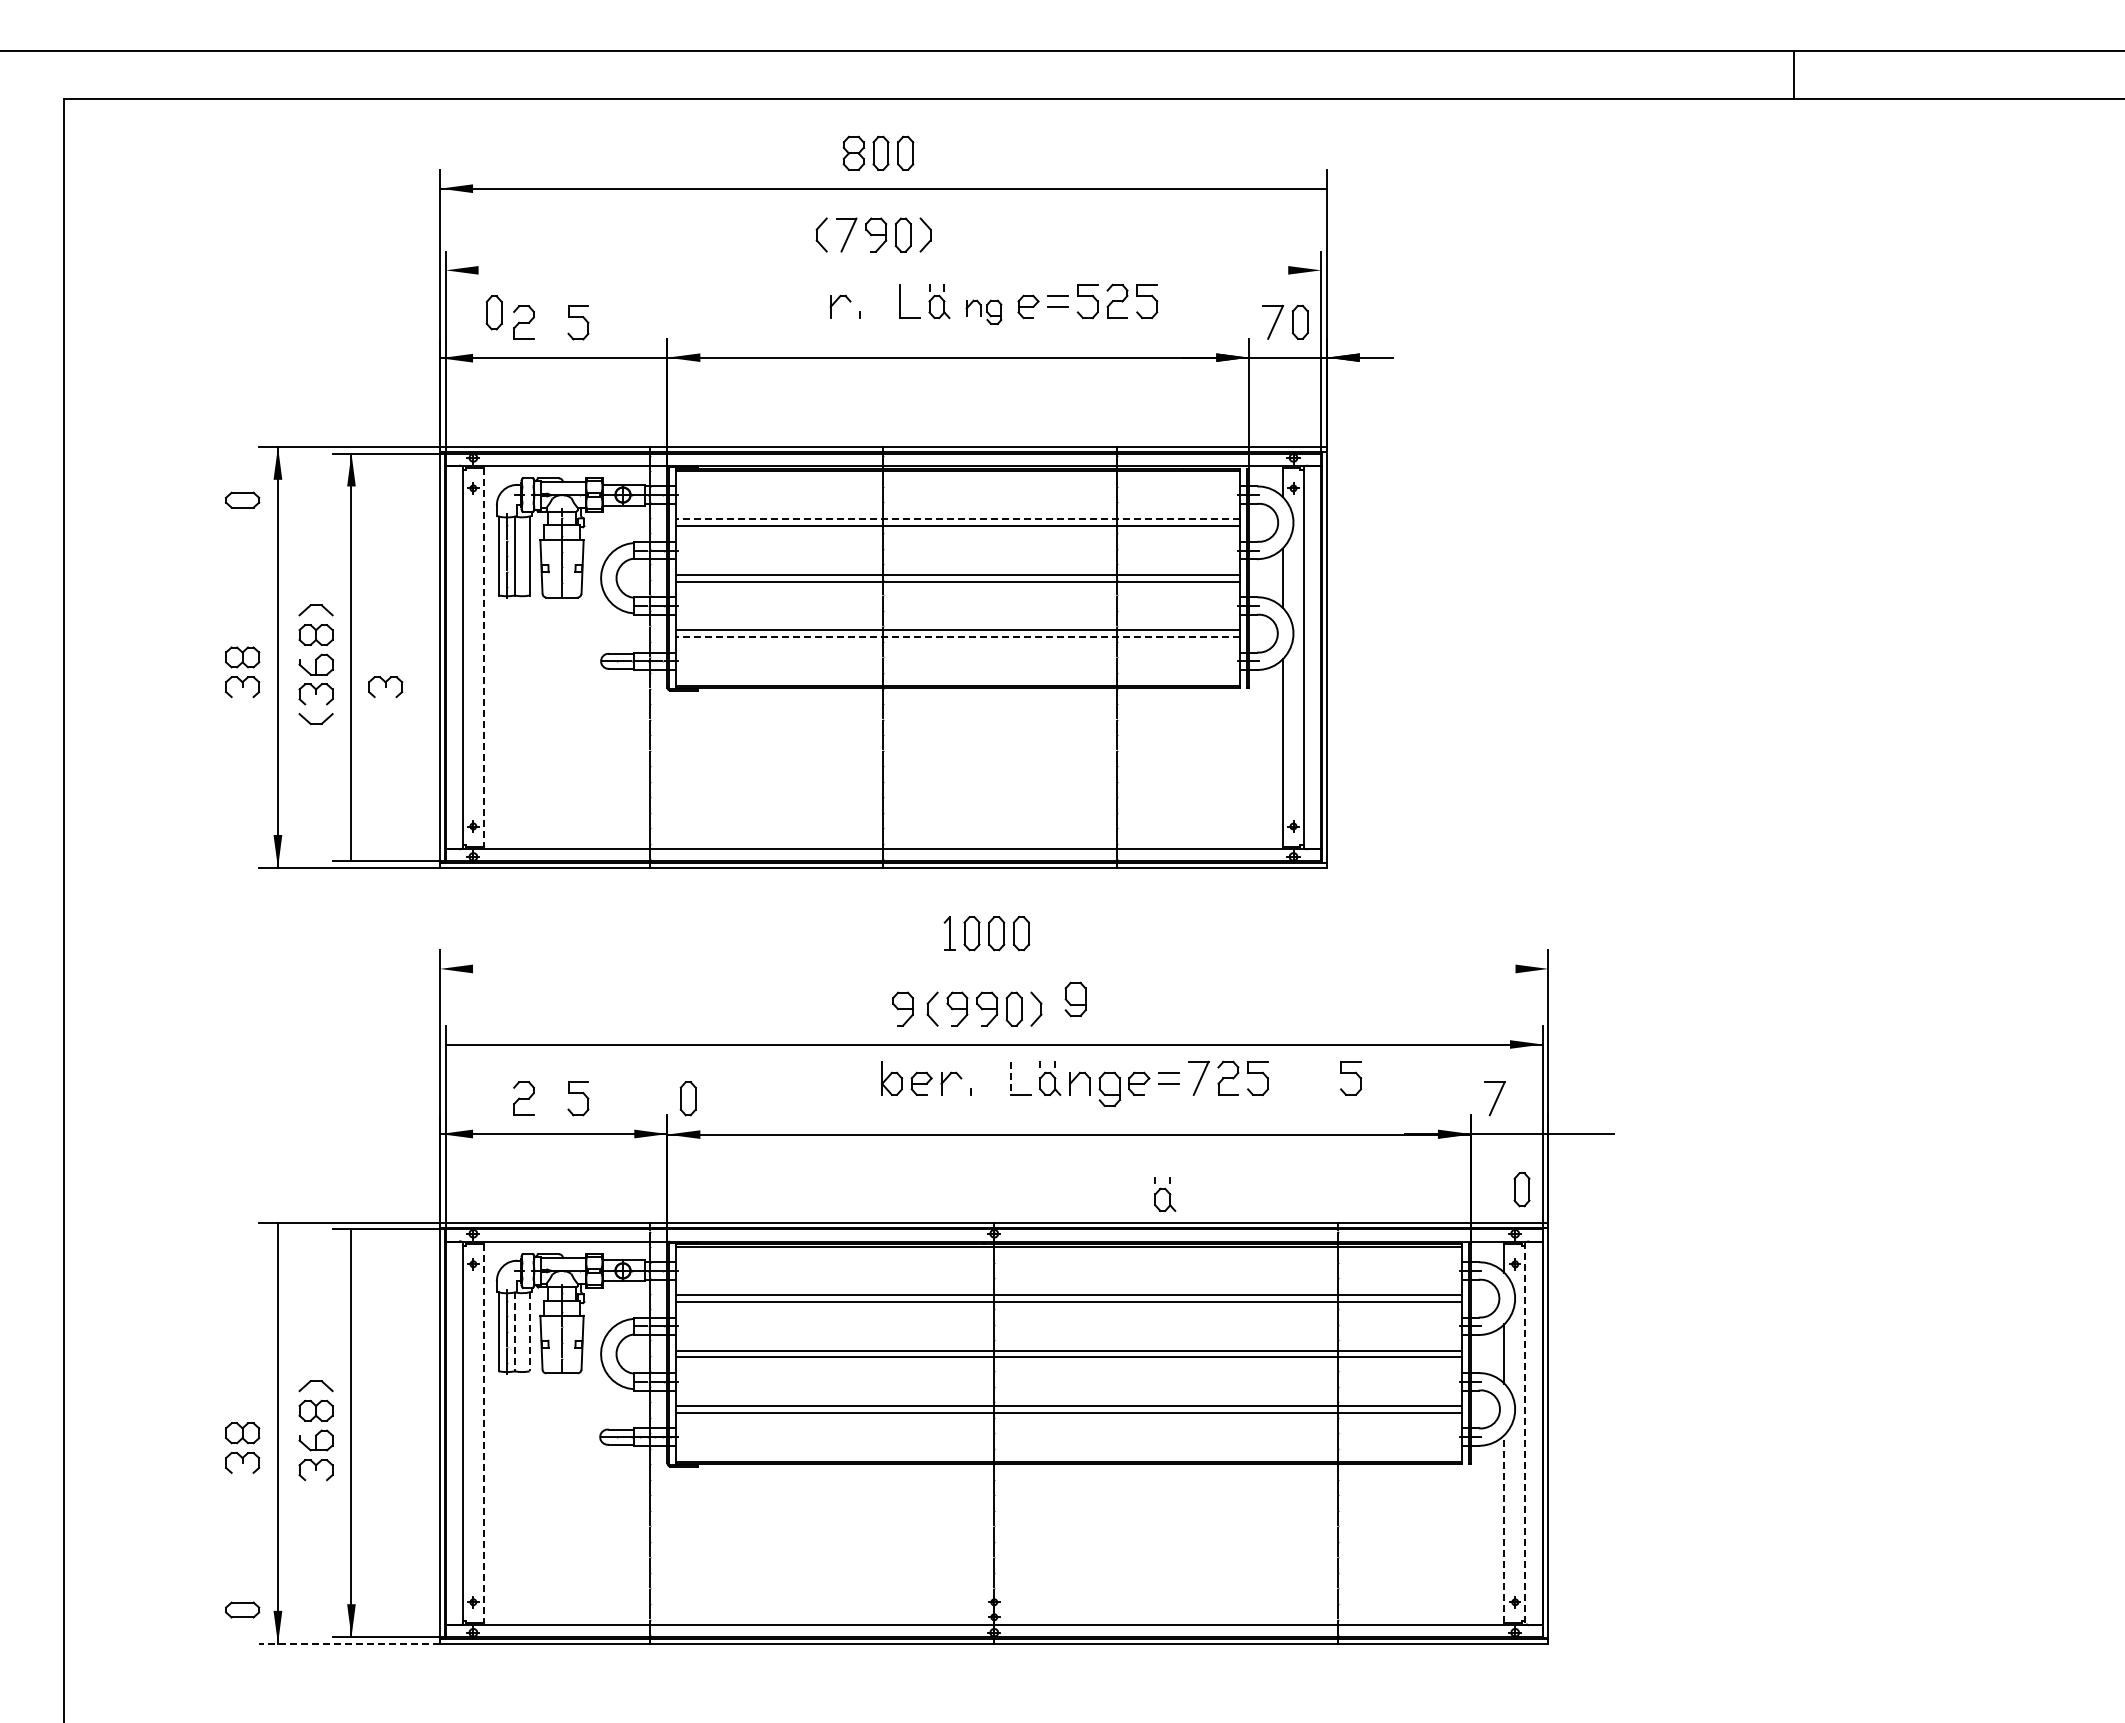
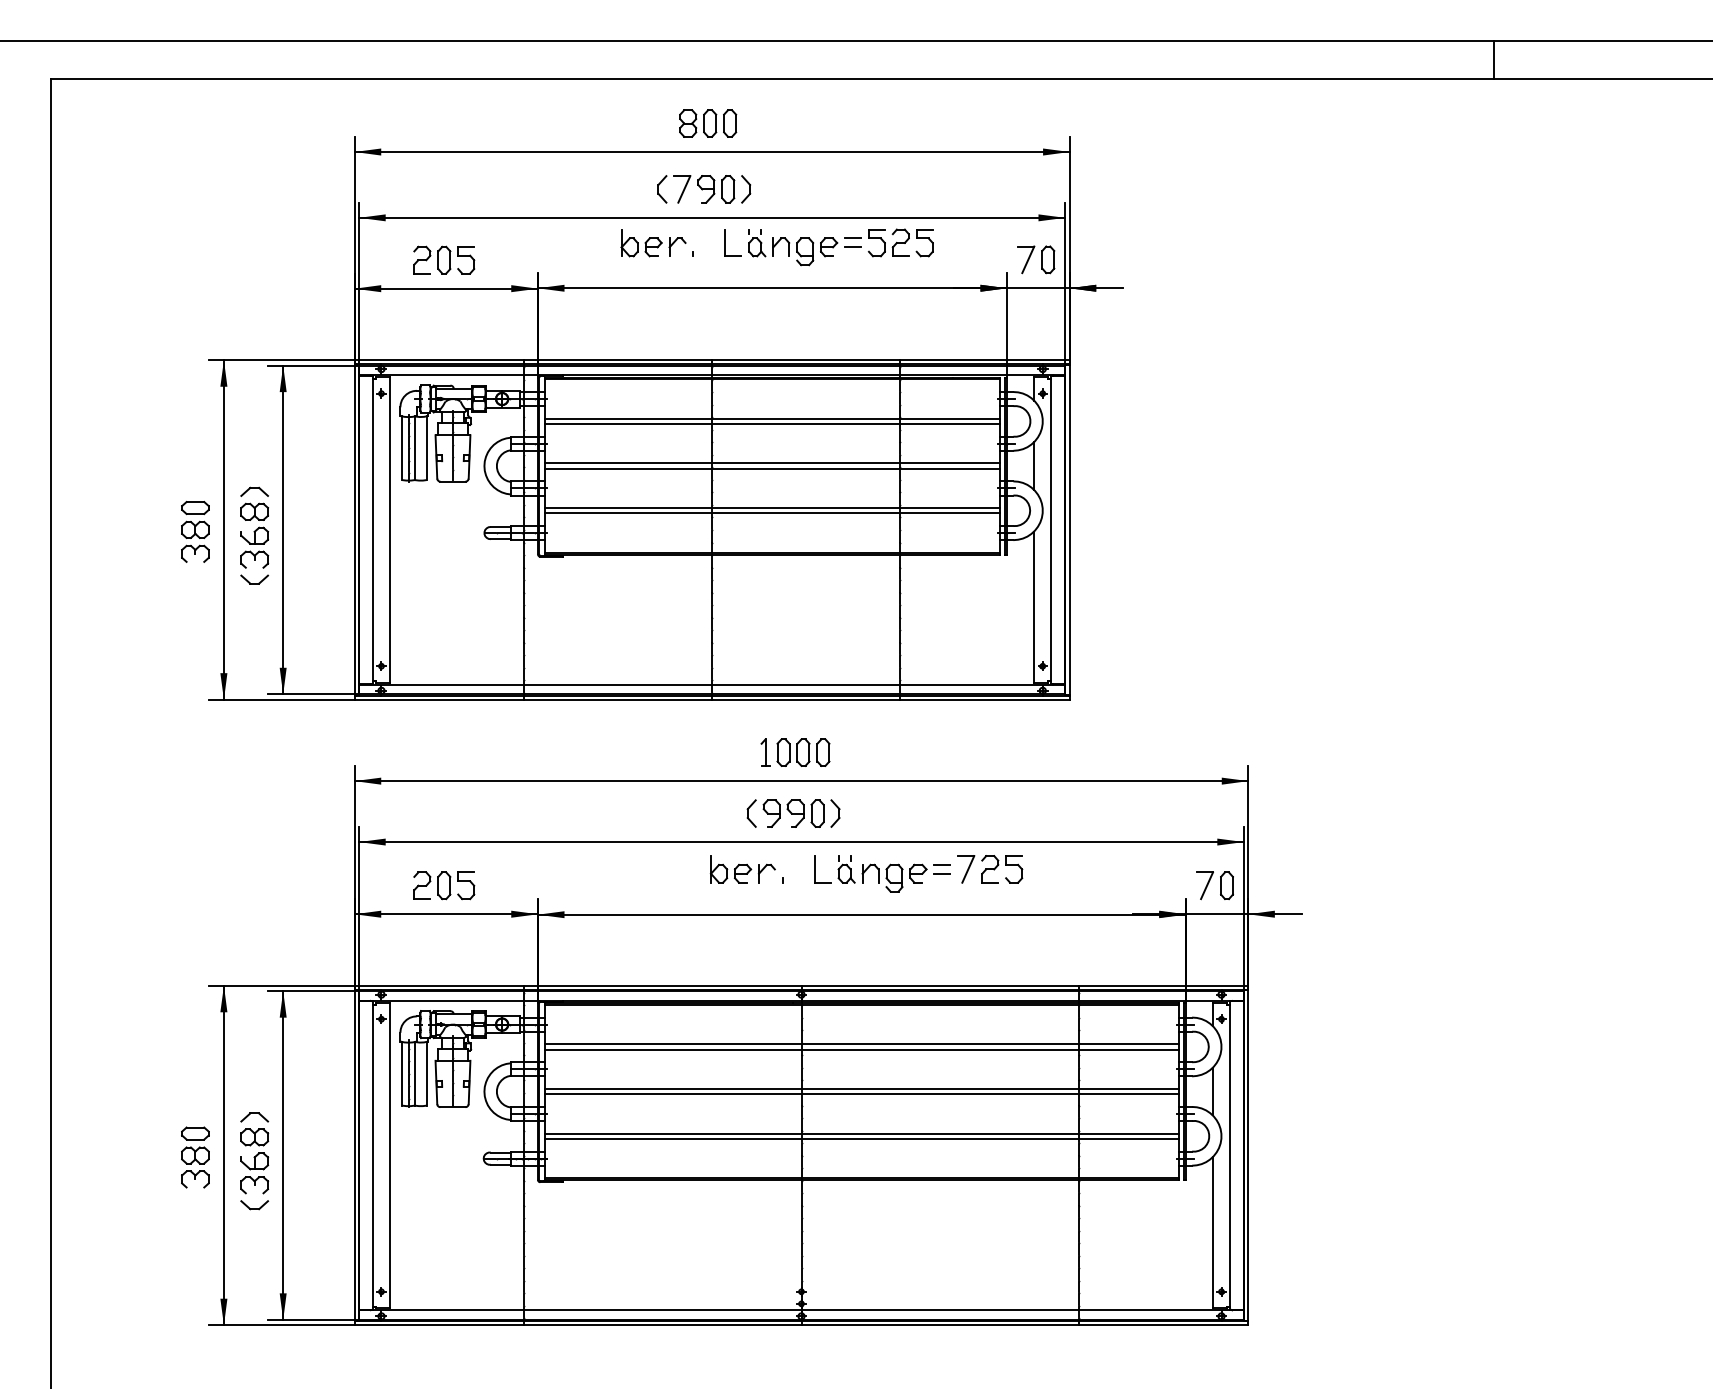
line: (1793, 74) -> (1494, 59), moved
fill: (1309, 188) -> (1055, 151), added
line: (883, 270) -> (712, 217), added
part: (795, 301) -> (641, 242), added
part: (983, 311) -> (792, 251), size x1.43
part: (493, 312) -> (443, 259), moved
fill: (650, 357) -> (524, 288), added
part: (242, 499) -> (195, 507), moved
line: (957, 519) -> (771, 418), dashed -> solid
line: (957, 636) -> (771, 513), dashed -> solid
line: (484, 657) -> (390, 530), dashed -> solid
part: (385, 687) -> (310, 554), removed
fill: (351, 844) -> (283, 680), added
line: (994, 968) -> (801, 780), added
part: (1075, 998) -> (866, 804), removed
part: (902, 1008) -> (727, 813), removed
fill: (461, 1044) -> (371, 842), added
line: (1010, 1078) -> (814, 869), dashed -> solid
part: (1350, 1078) -> (1088, 869), removed
part: (687, 1098) -> (443, 885), moved
fill: (1564, 1133) -> (1261, 913), added
part: (1521, 1189) -> (1226, 885), moved
part: (1165, 1194) -> (939, 962), removed
fill: (277, 1238) -> (223, 998), added
fill: (351, 1245) -> (283, 1004), added
line: (515, 1332) -> (415, 1074), dashed -> solid
line: (529, 1332) -> (426, 1074), dashed -> solid
line: (484, 1433) -> (390, 1155), dashed -> solid
line: (1525, 1433) -> (1229, 1155), dashed -> solid
part: (315, 1494) -> (254, 1204), added
line: (1504, 1529) -> (1212, 1233), dashed -> solid
part: (242, 1609) -> (195, 1133), moved
line: (349, 1643) -> (281, 1325), dashed -> solid

